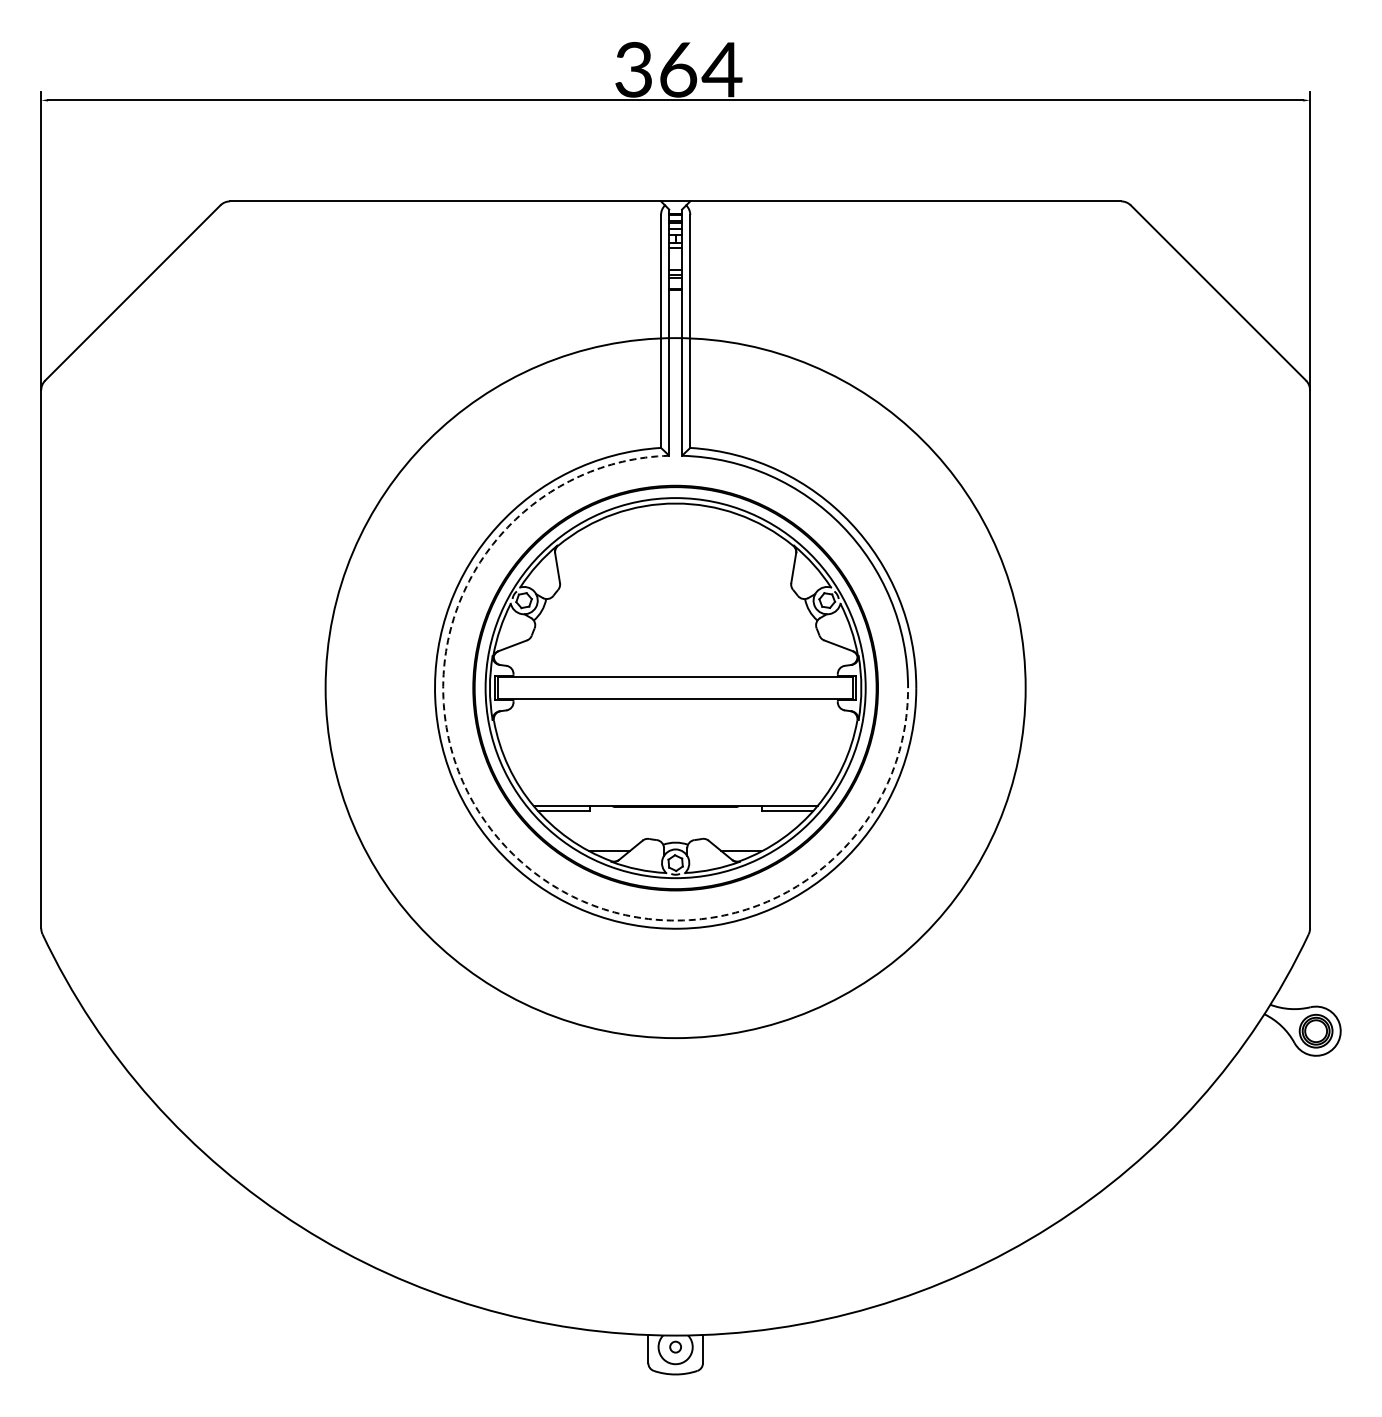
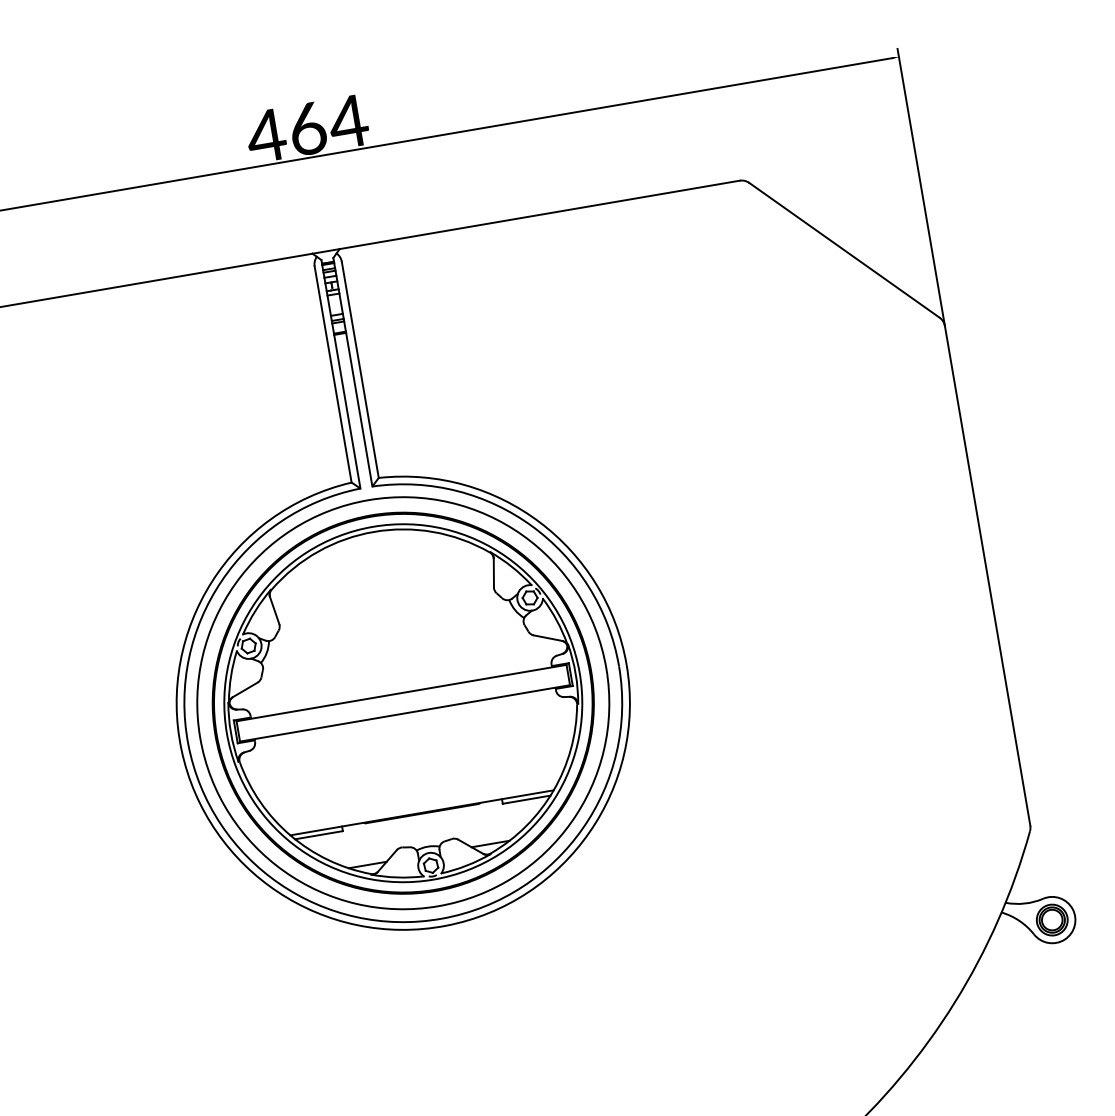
text: (633, 69) -> (266, 135), 364 -> 464
circle: (675, 687) -> (403, 702), size x0.62
arc: (513, 854) -> (279, 883), dashed -> solid

